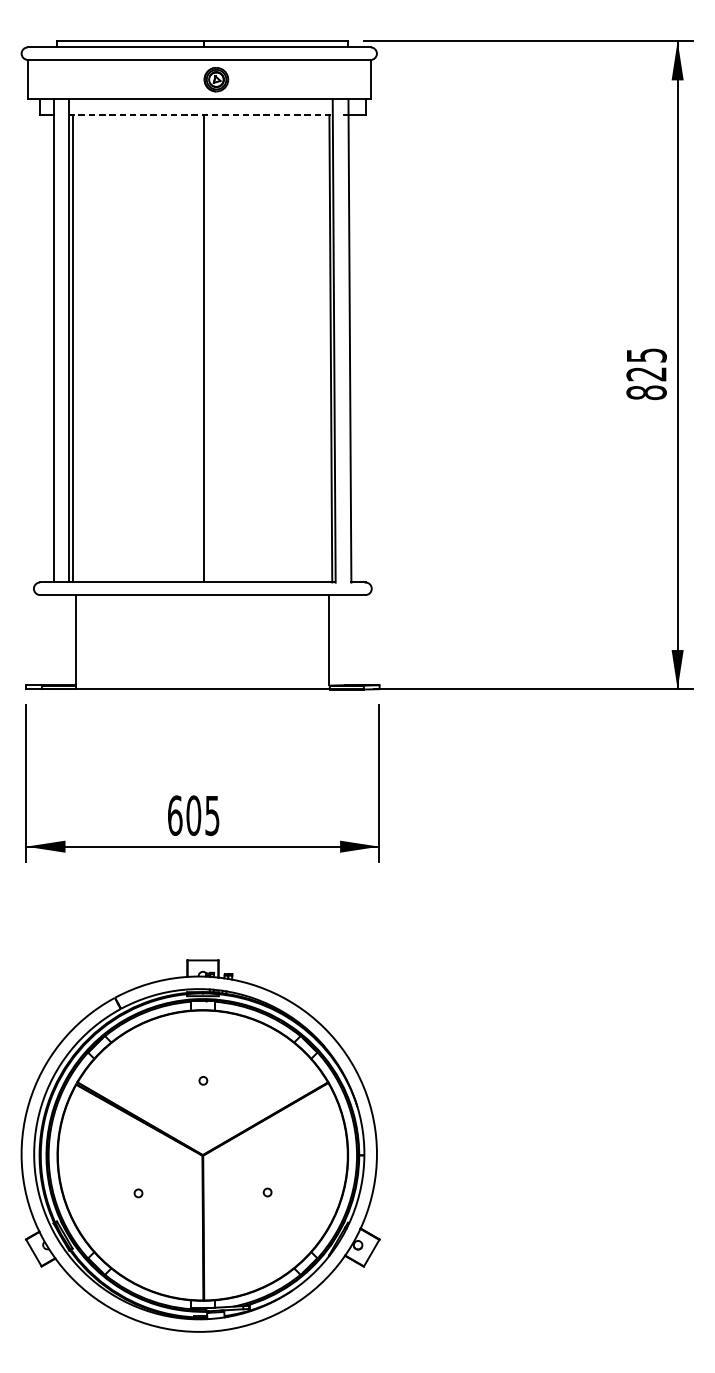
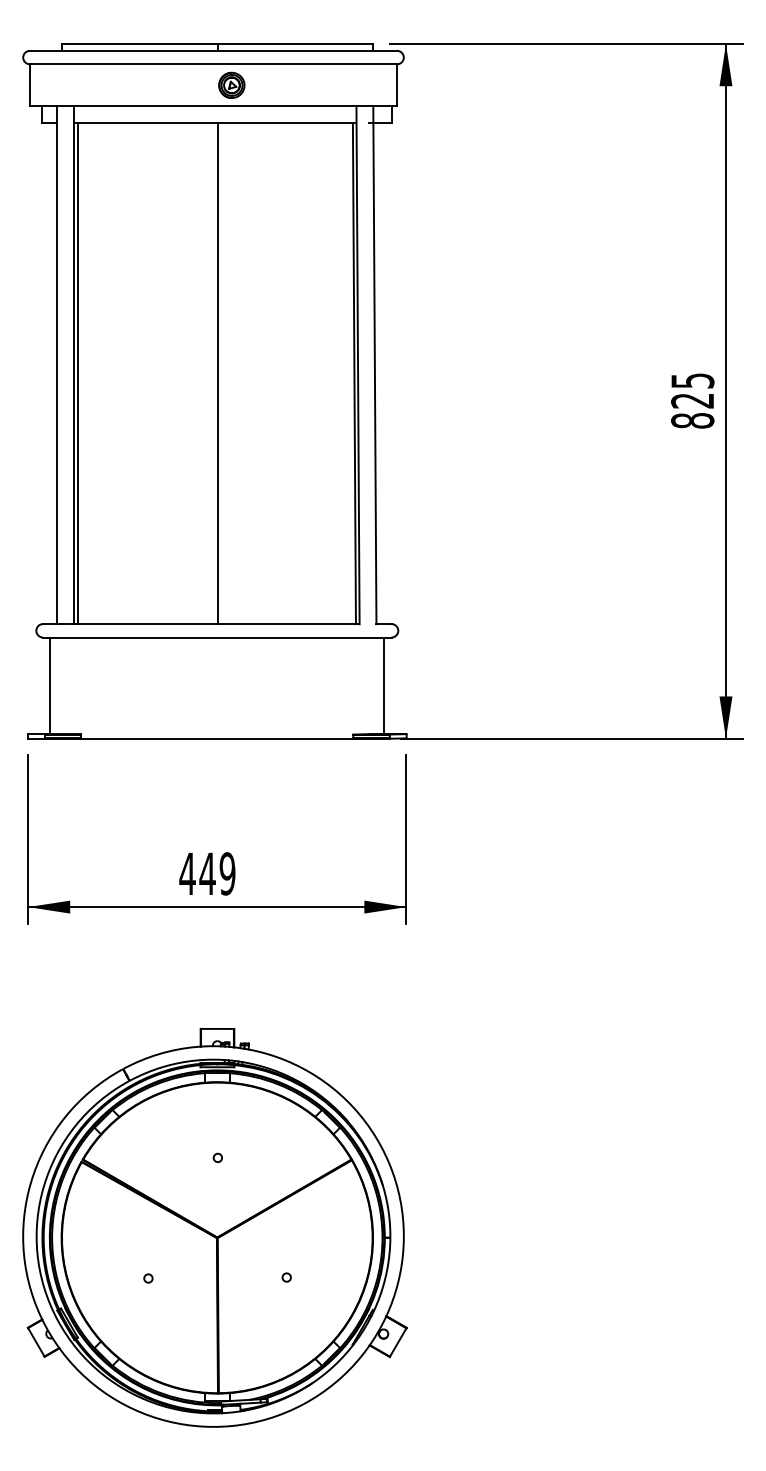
line: (200, 115) -> (214, 123), dashed -> solid
line: (76, 639) -> (50, 685), moved
line: (329, 639) -> (384, 685), moved
text: (193, 815) -> (207, 873), 605 -> 449

